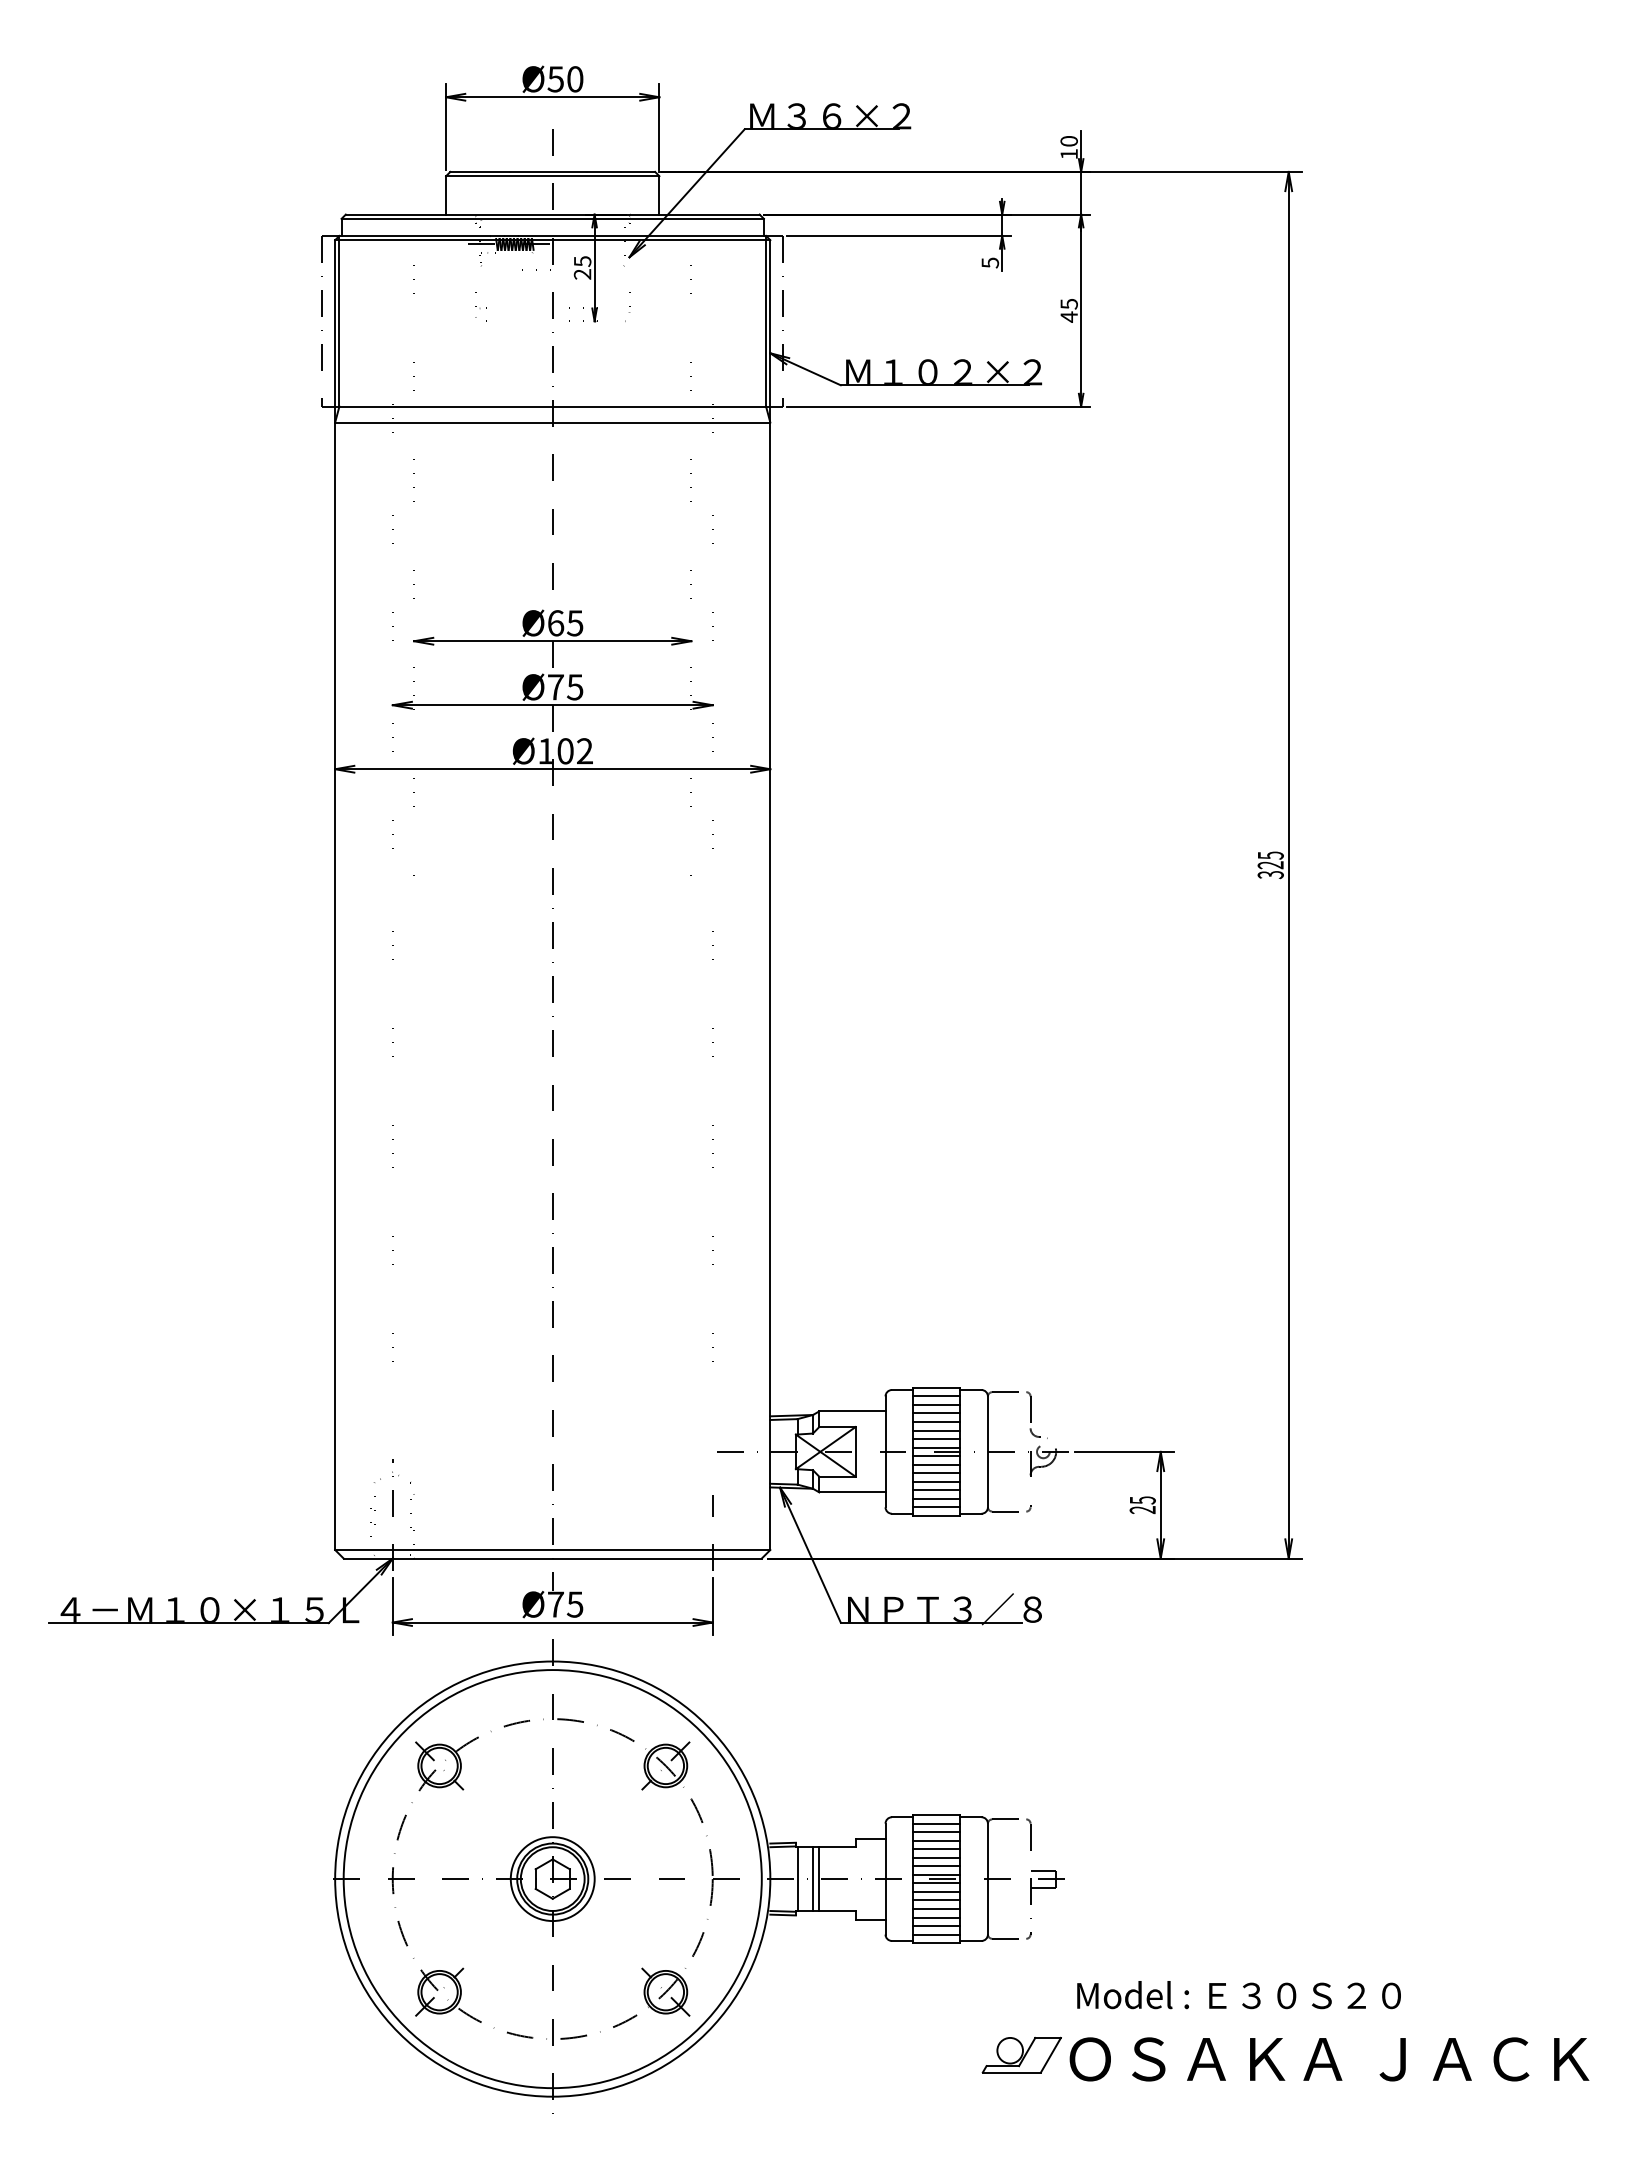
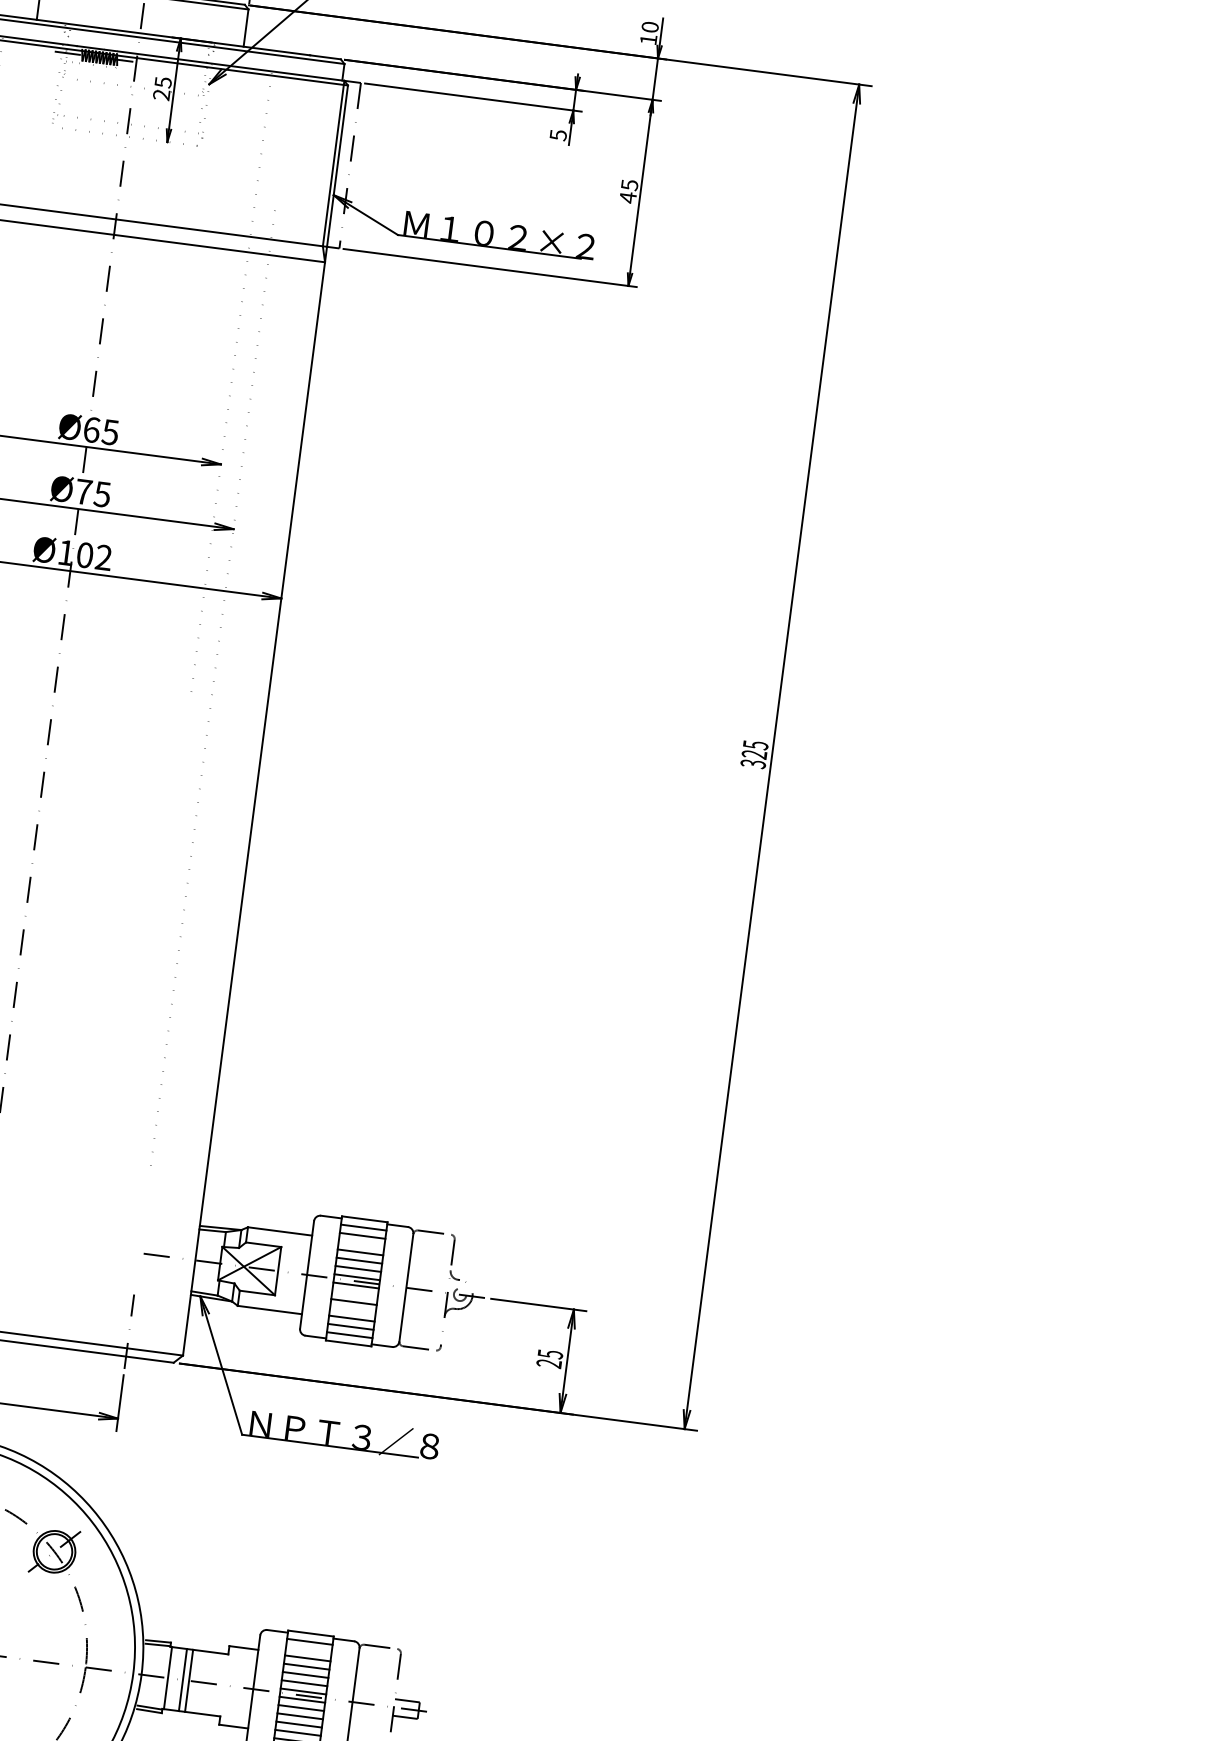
line: (936, 1413) -> (361, 1244), removed
line: (936, 1464) -> (354, 1293), removed
line: (936, 1481) -> (352, 1310), removed
line: (936, 1832) -> (308, 1650), removed

